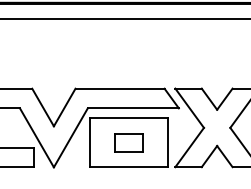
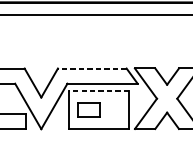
line: (120, 88) -> (92, 68), solid -> dashed
line: (128, 118) -> (98, 91), solid -> dashed
part: (128, 142) -> (88, 109), moved

